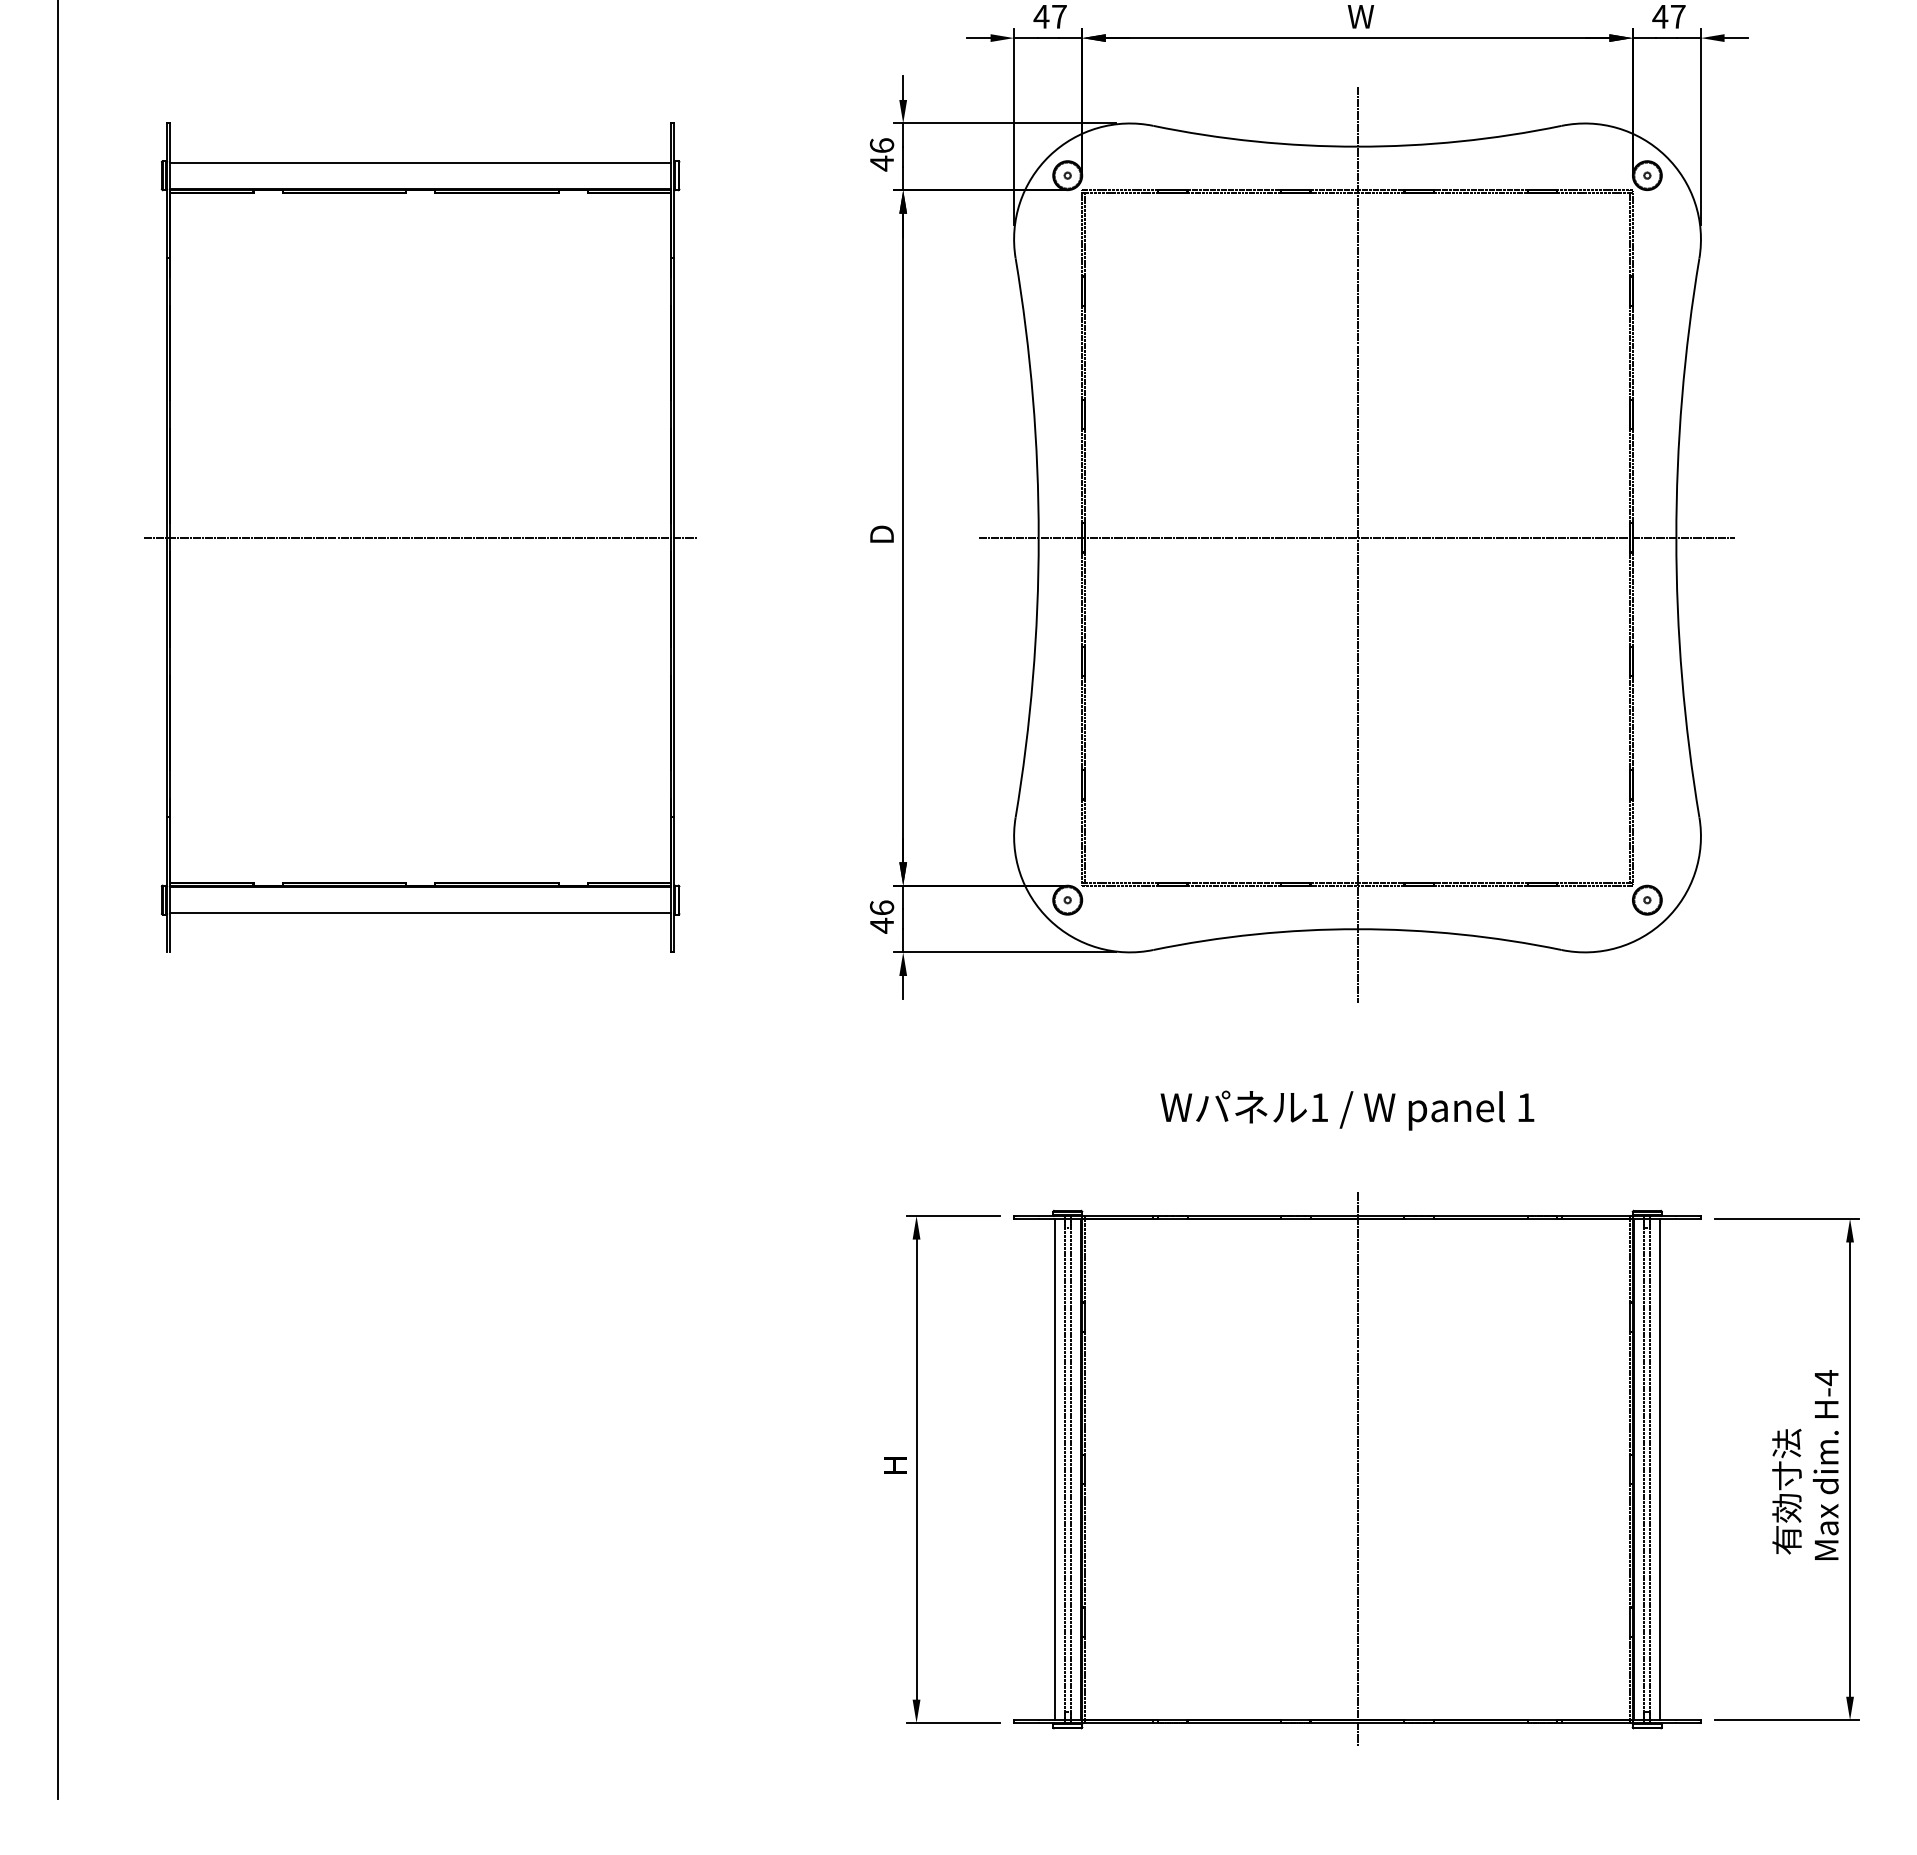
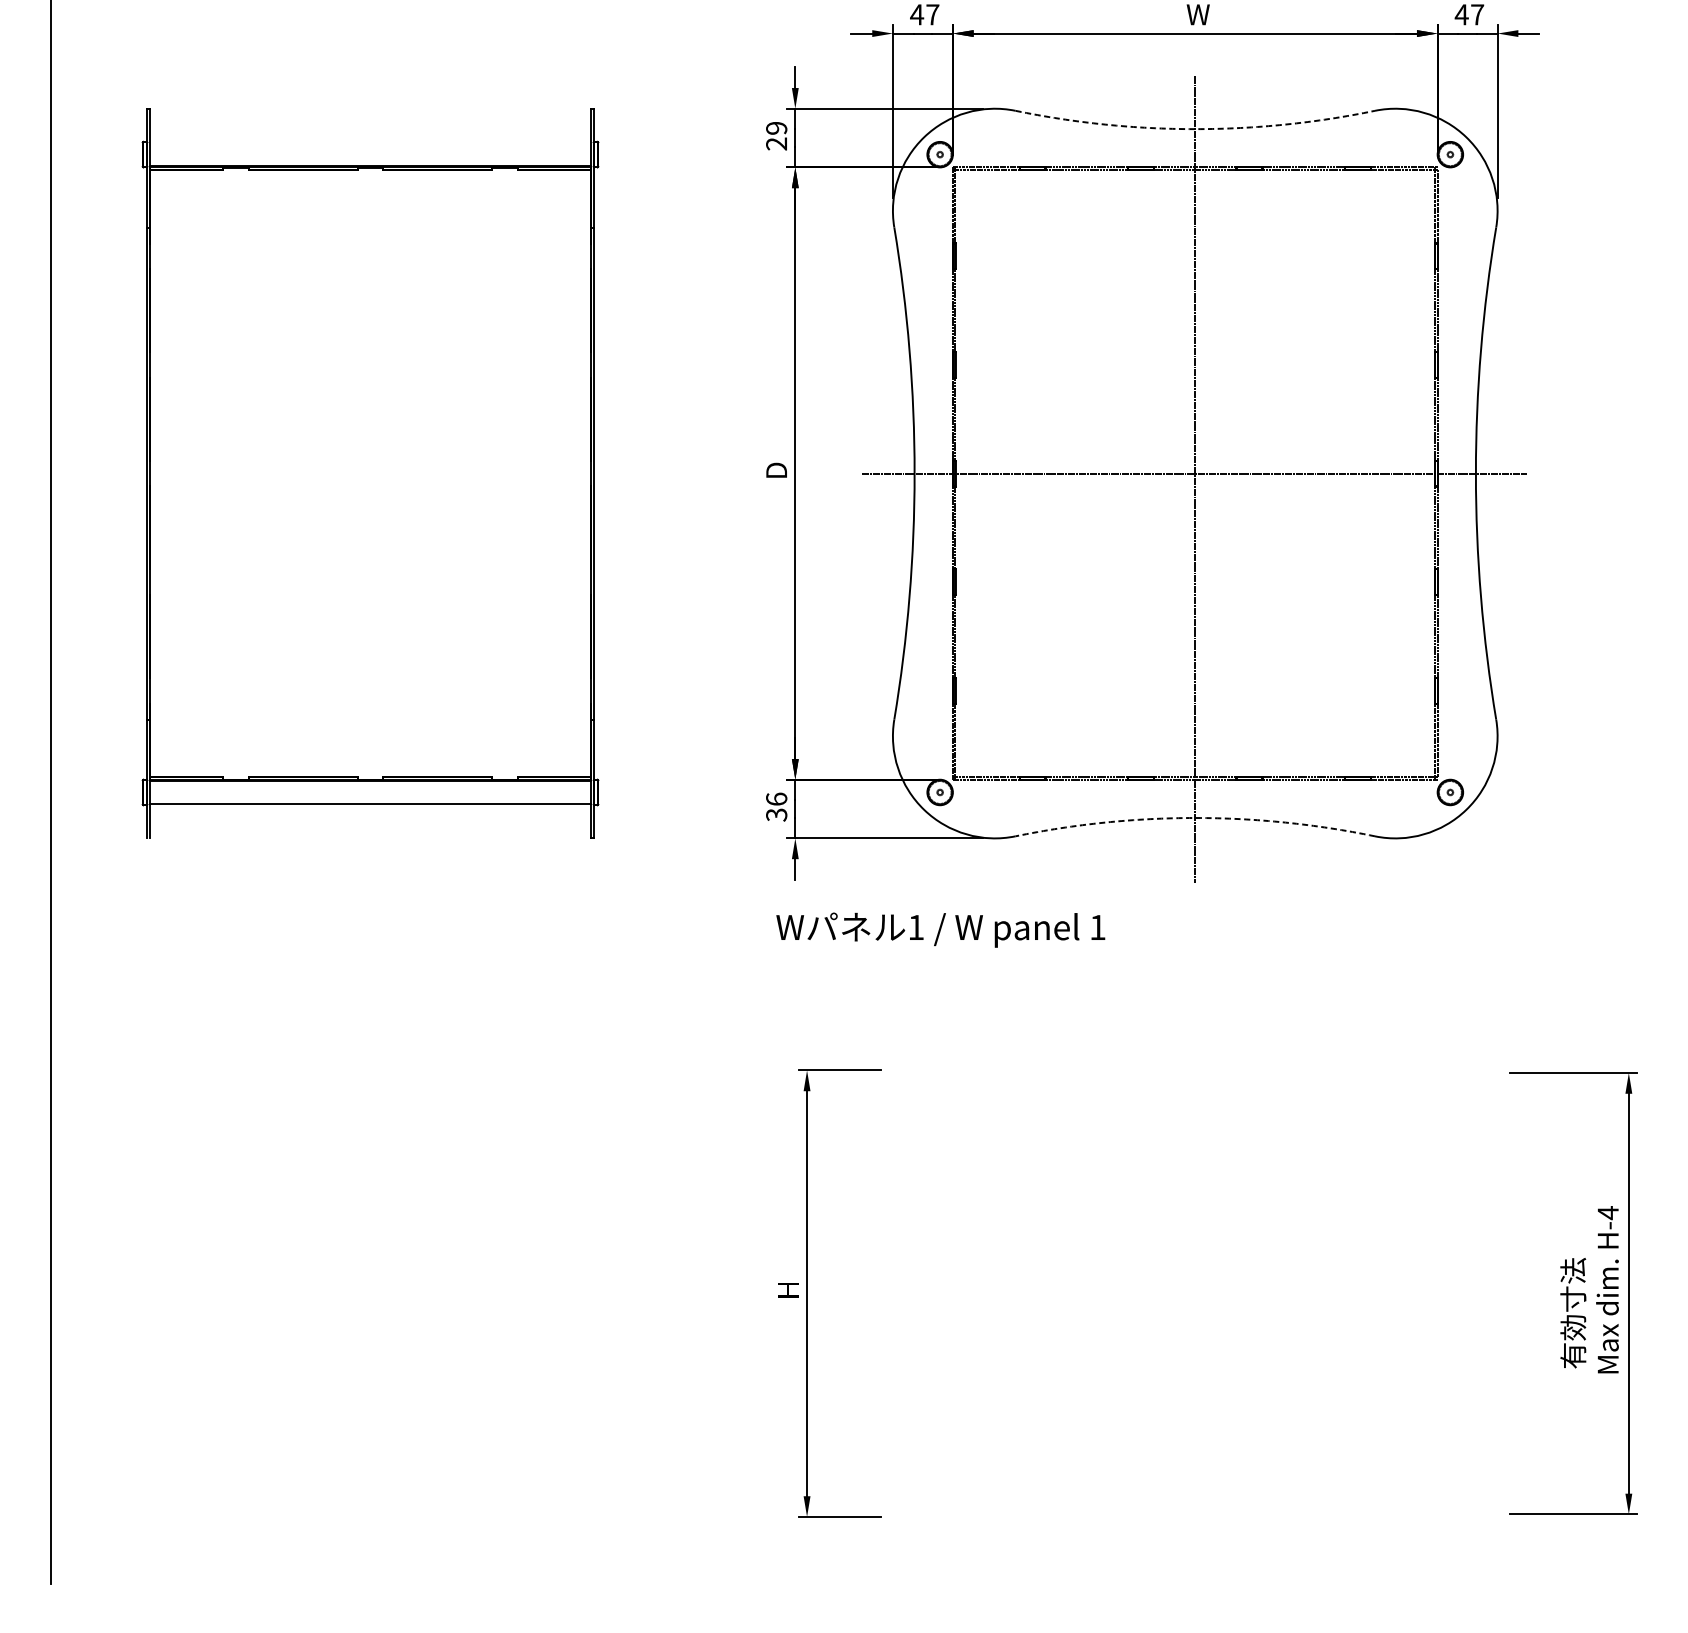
arc: (1357, 146) -> (1195, 128), solid -> dashed
text: (881, 154) -> (776, 136), 46 -> 29
line: (420, 162) -> (370, 143), removed
line: (420, 537) -> (370, 473), removed
text: (881, 925) -> (776, 814), 46 -> 36
arc: (1357, 929) -> (1195, 818), solid -> dashed
text: (1347, 1110) -> (940, 930), moved
part: (1357, 1468) -> (1195, 1292), removed

